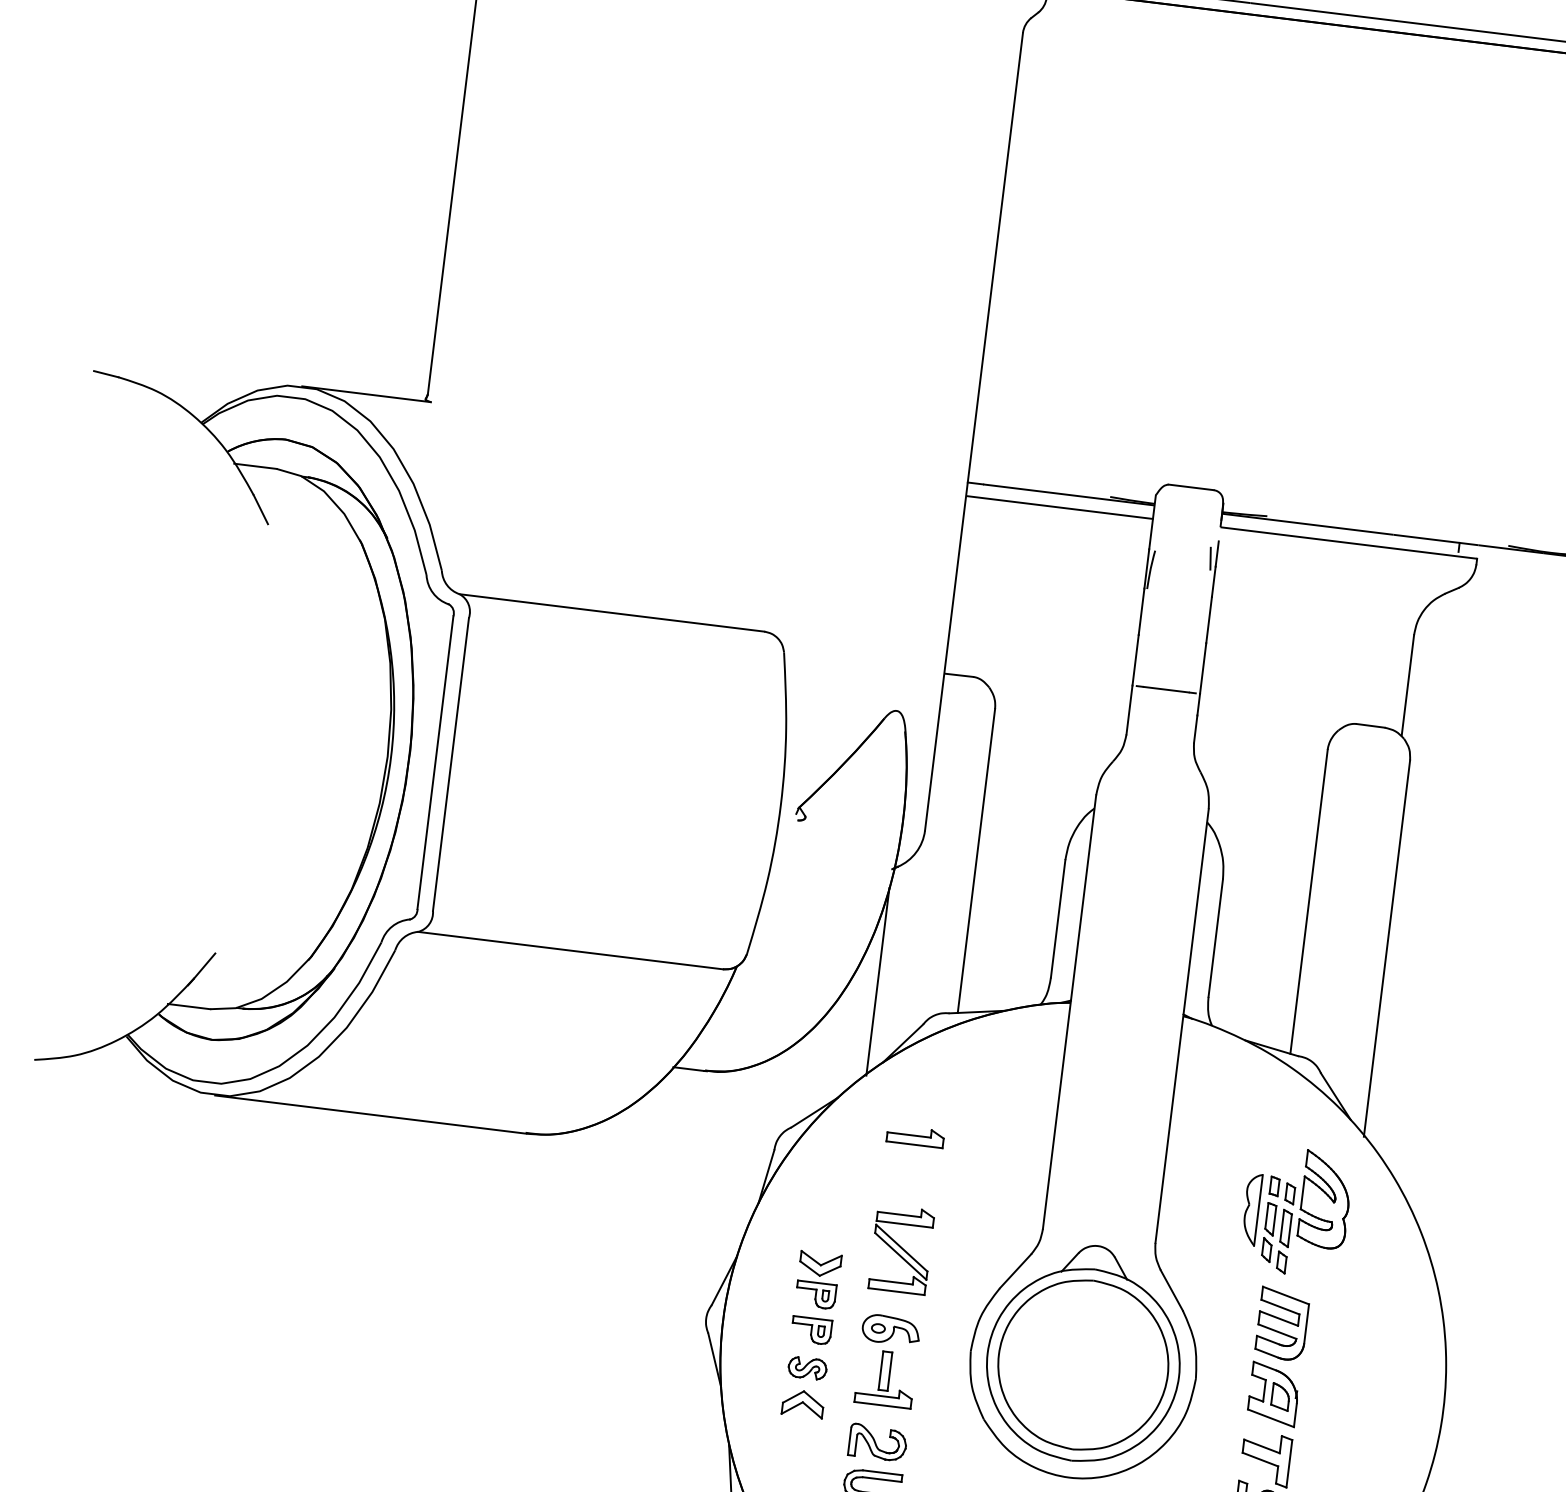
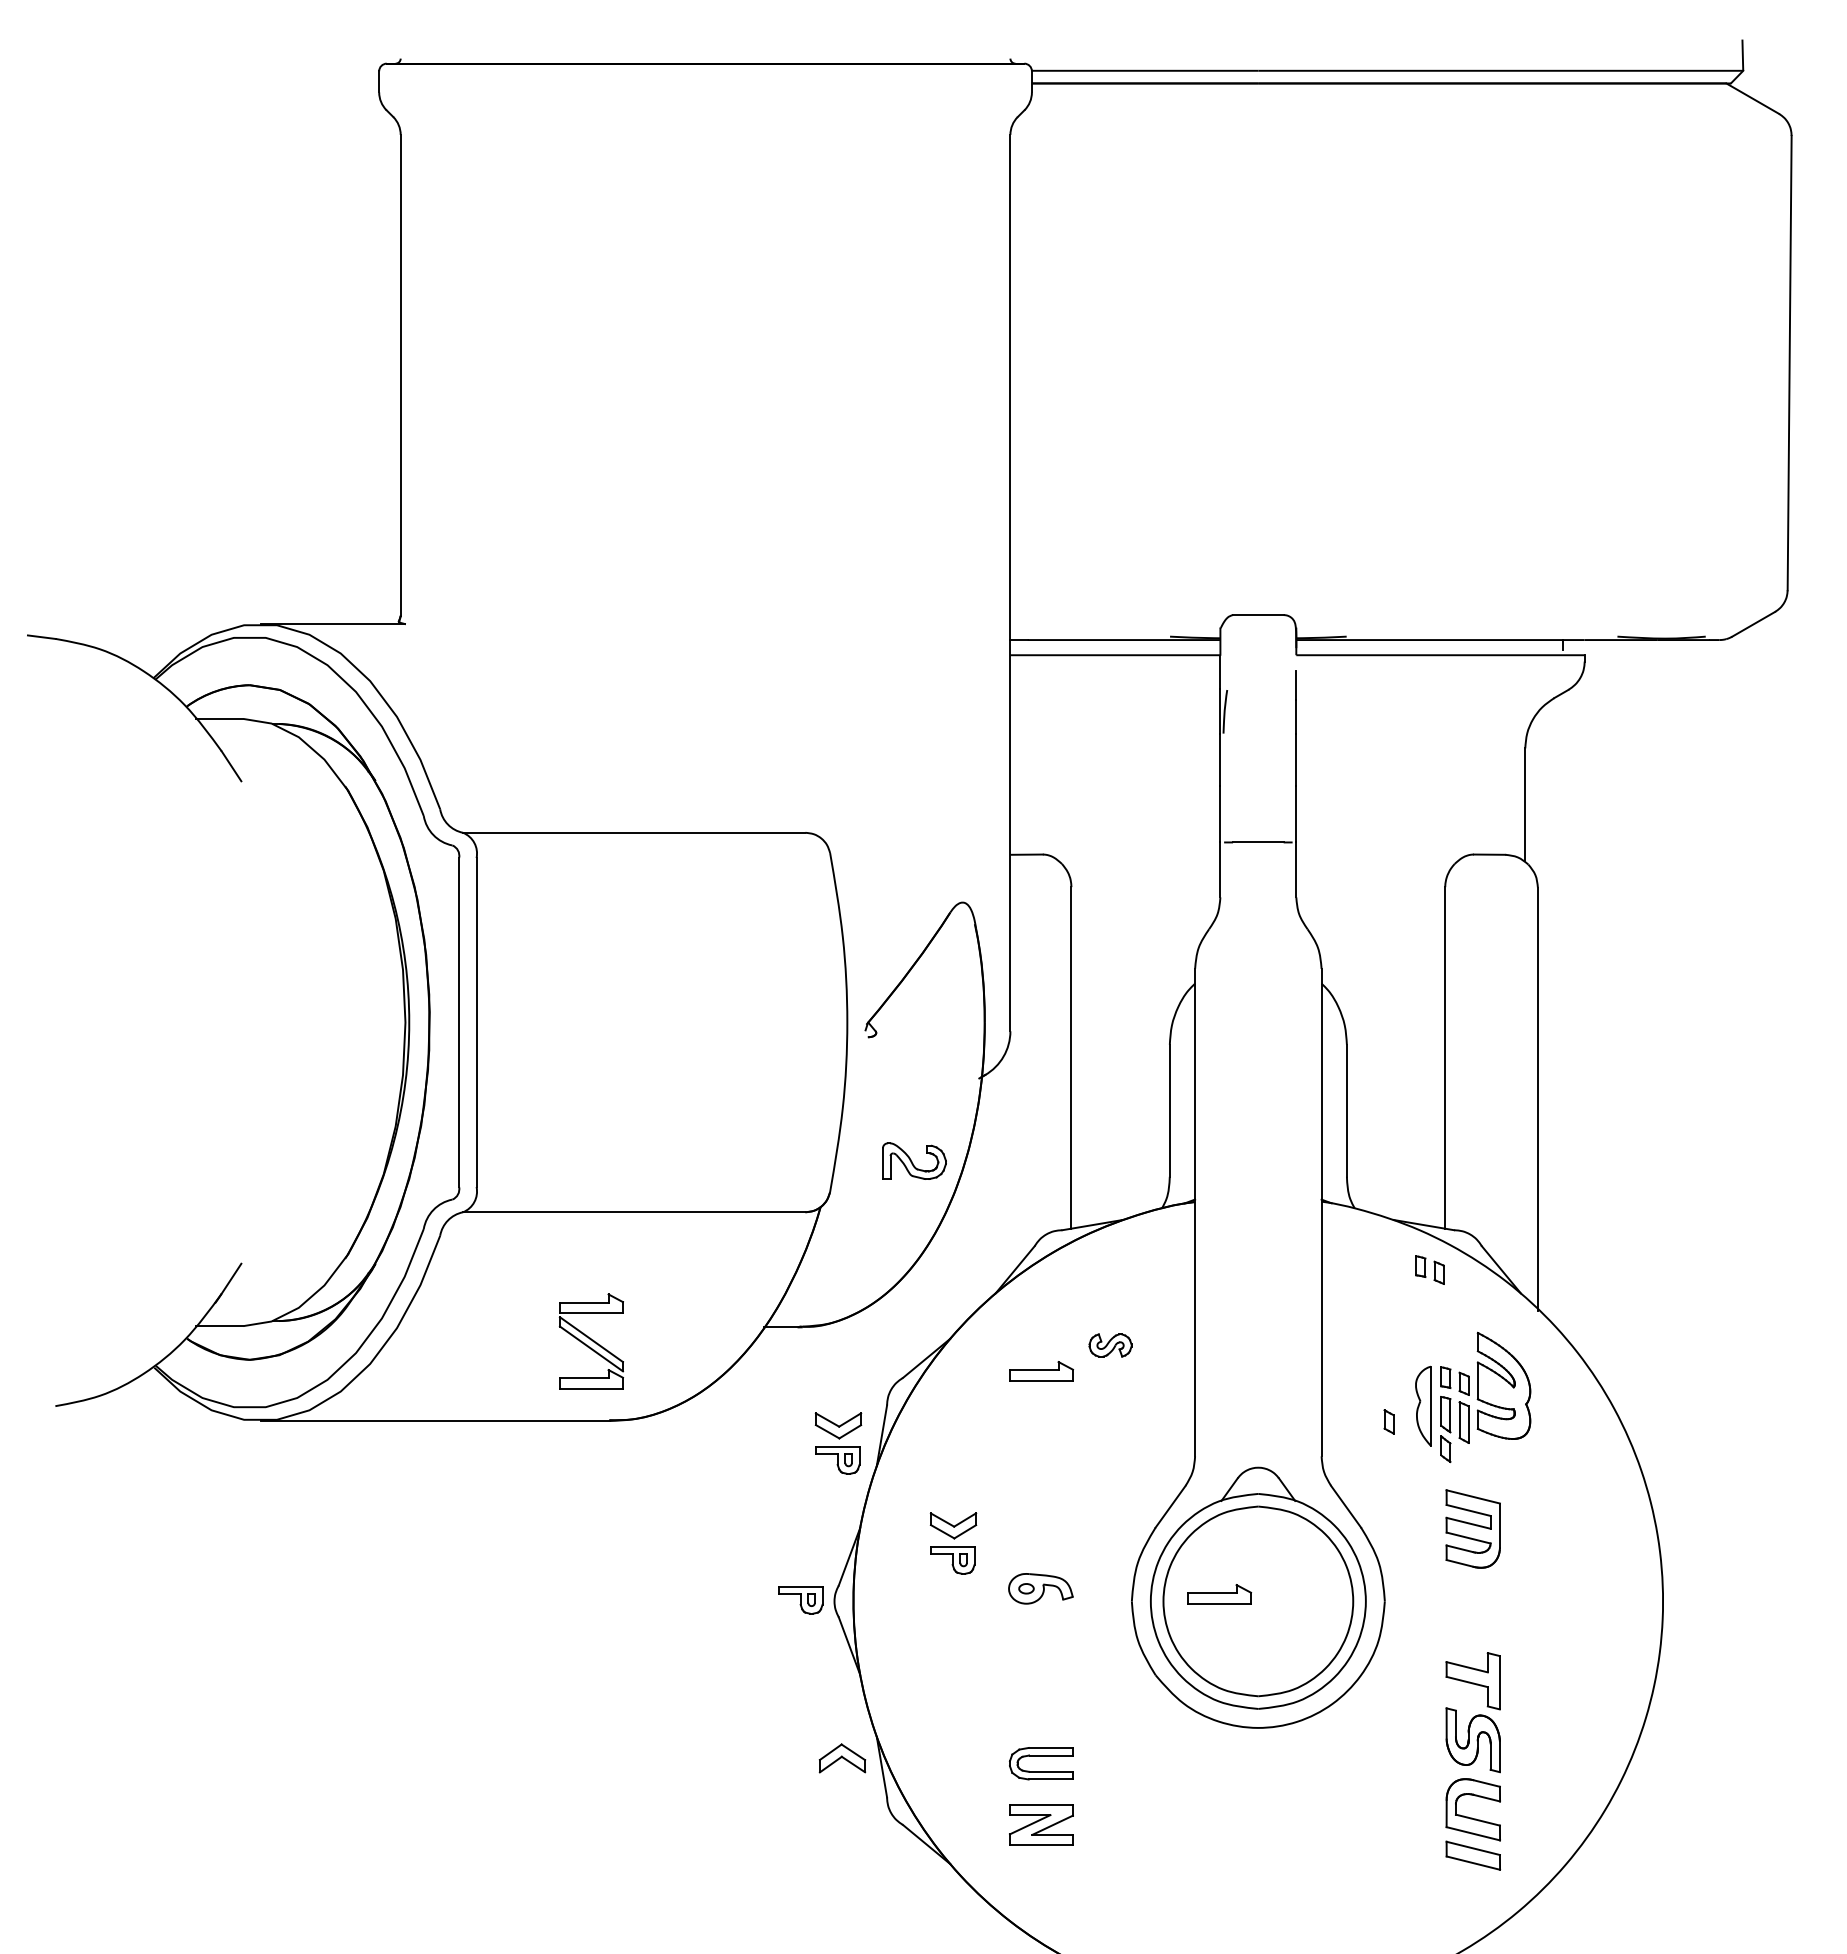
line: (1210, 558) -> (1289, 691), removed
line: (877, 981) -> (978, 1204), removed
part: (1271, 1088) -> (1429, 1269), added
part: (727, 1178) -> (838, 1443), added
part: (901, 1249) -> (591, 1341), moved
part: (1281, 1262) -> (1388, 1421), moved
part: (811, 1330) -> (800, 1600), moved
part: (1049, 1354) -> (1219, 1594), added
part: (807, 1368) -> (1110, 1345), moved
part: (885, 1378) -> (1041, 1643), removed
part: (1273, 1393) -> (1472, 1607), removed
part: (803, 1403) -> (842, 1758), moved
part: (878, 1441) -> (914, 1160), moved

